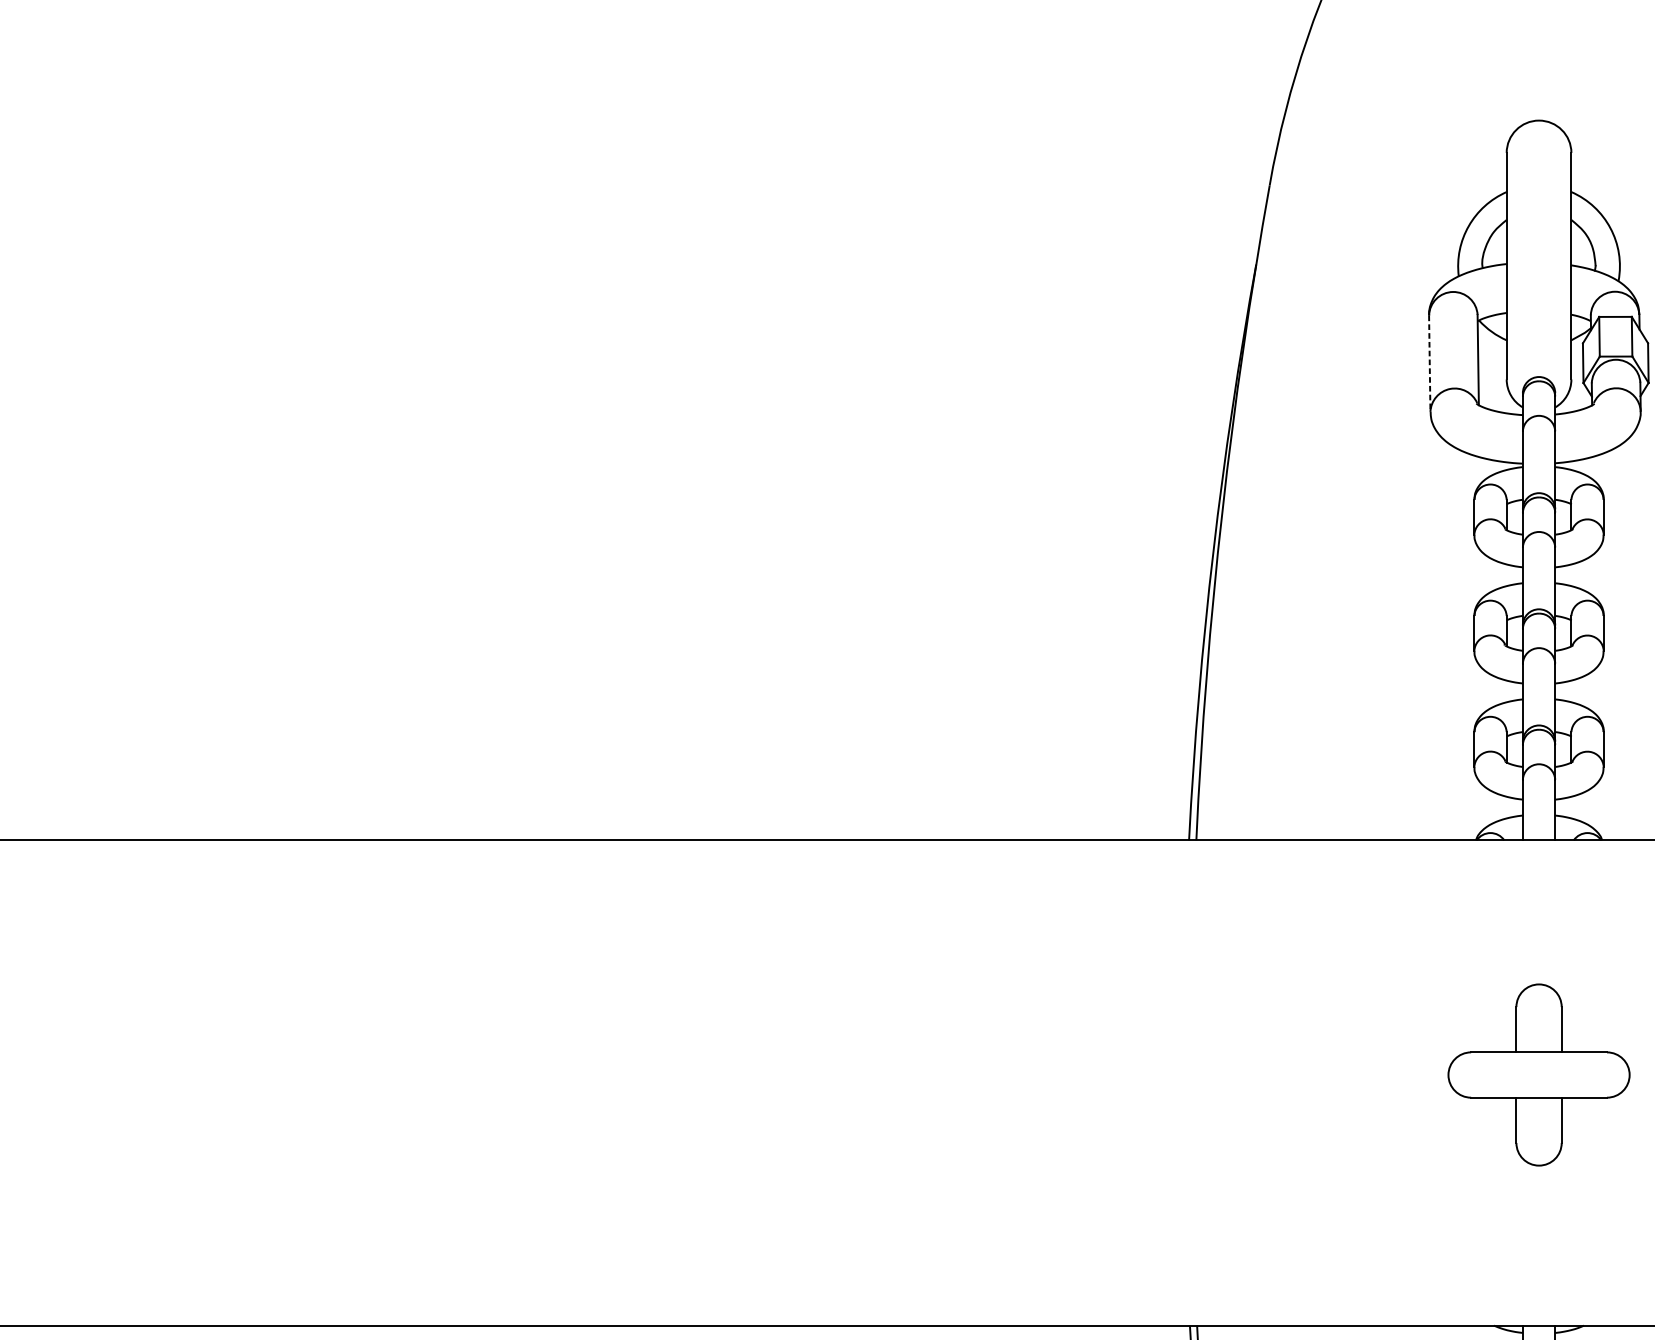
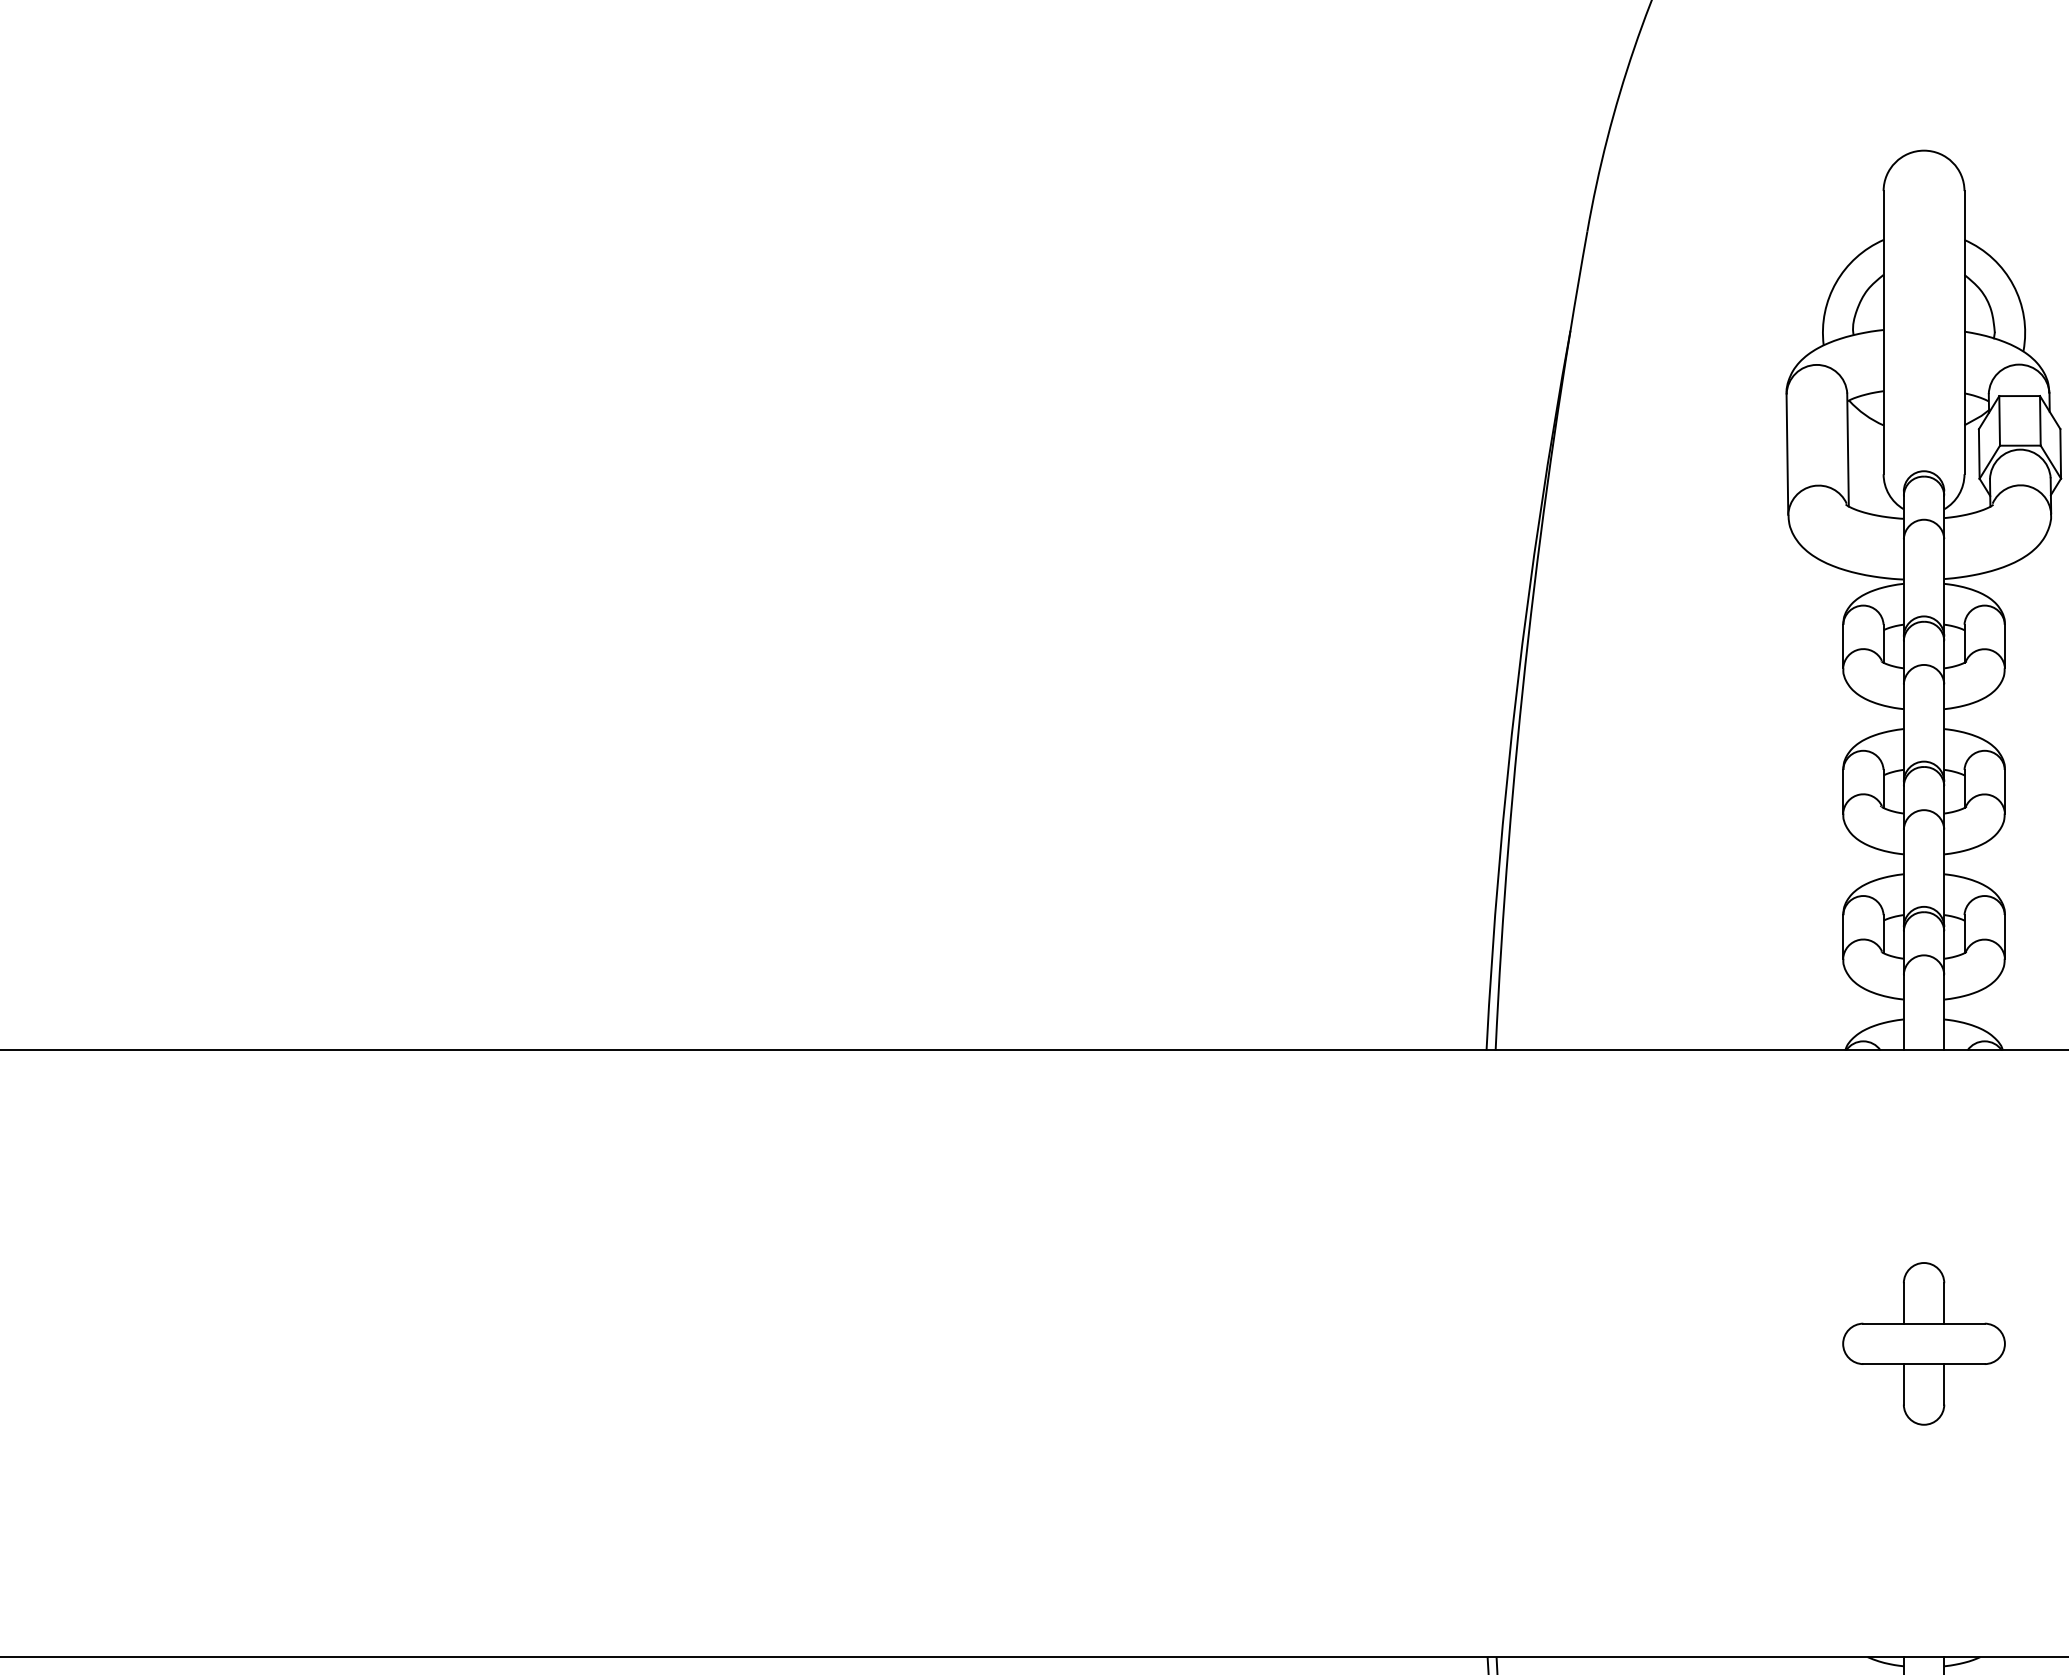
line: (1429, 364) -> (1787, 455), dashed -> solid
part: (1538, 1074) -> (1923, 1343), size x0.71

